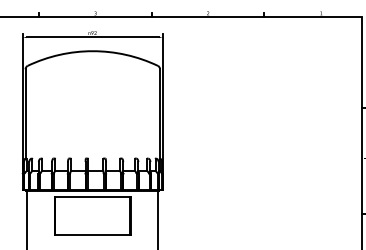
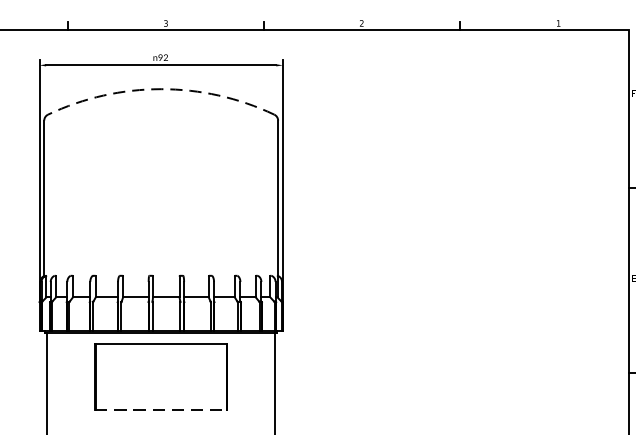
arc: (92, 51) -> (160, 89), solid -> dashed
line: (92, 235) -> (160, 409), solid -> dashed

